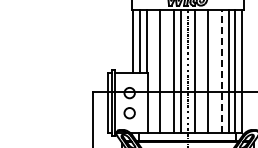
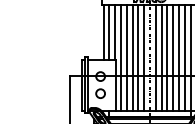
line: (153, 71) -> (120, 58), added
line: (167, 71) -> (132, 58), added
line: (201, 71) -> (161, 58), added
line: (214, 71) -> (172, 58), added
line: (221, 71) -> (178, 58), dashed -> solid

